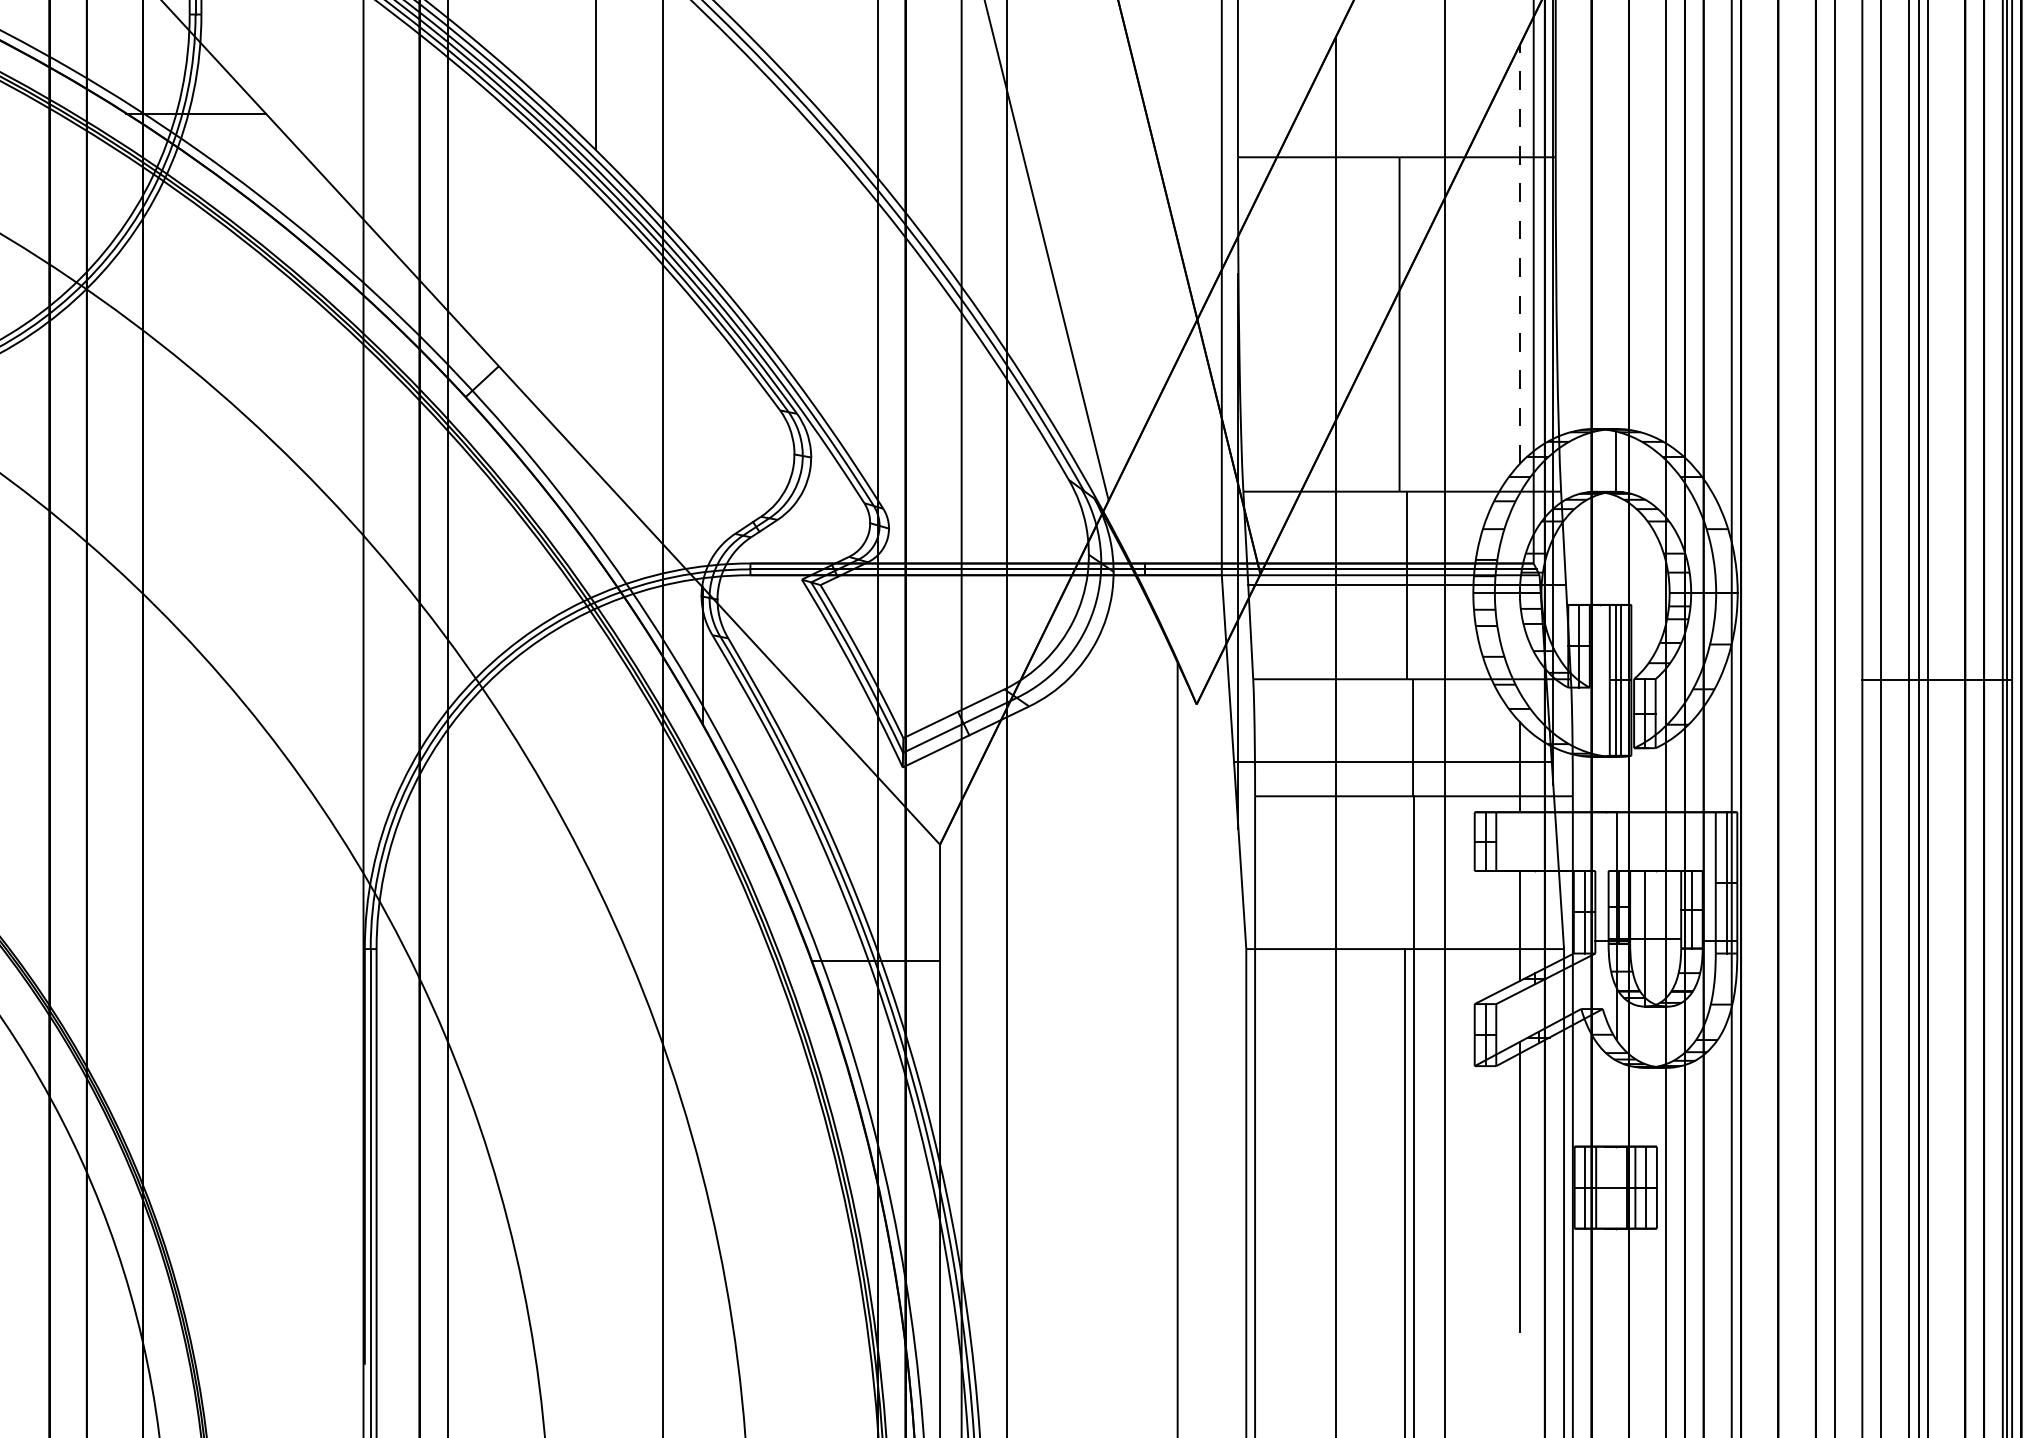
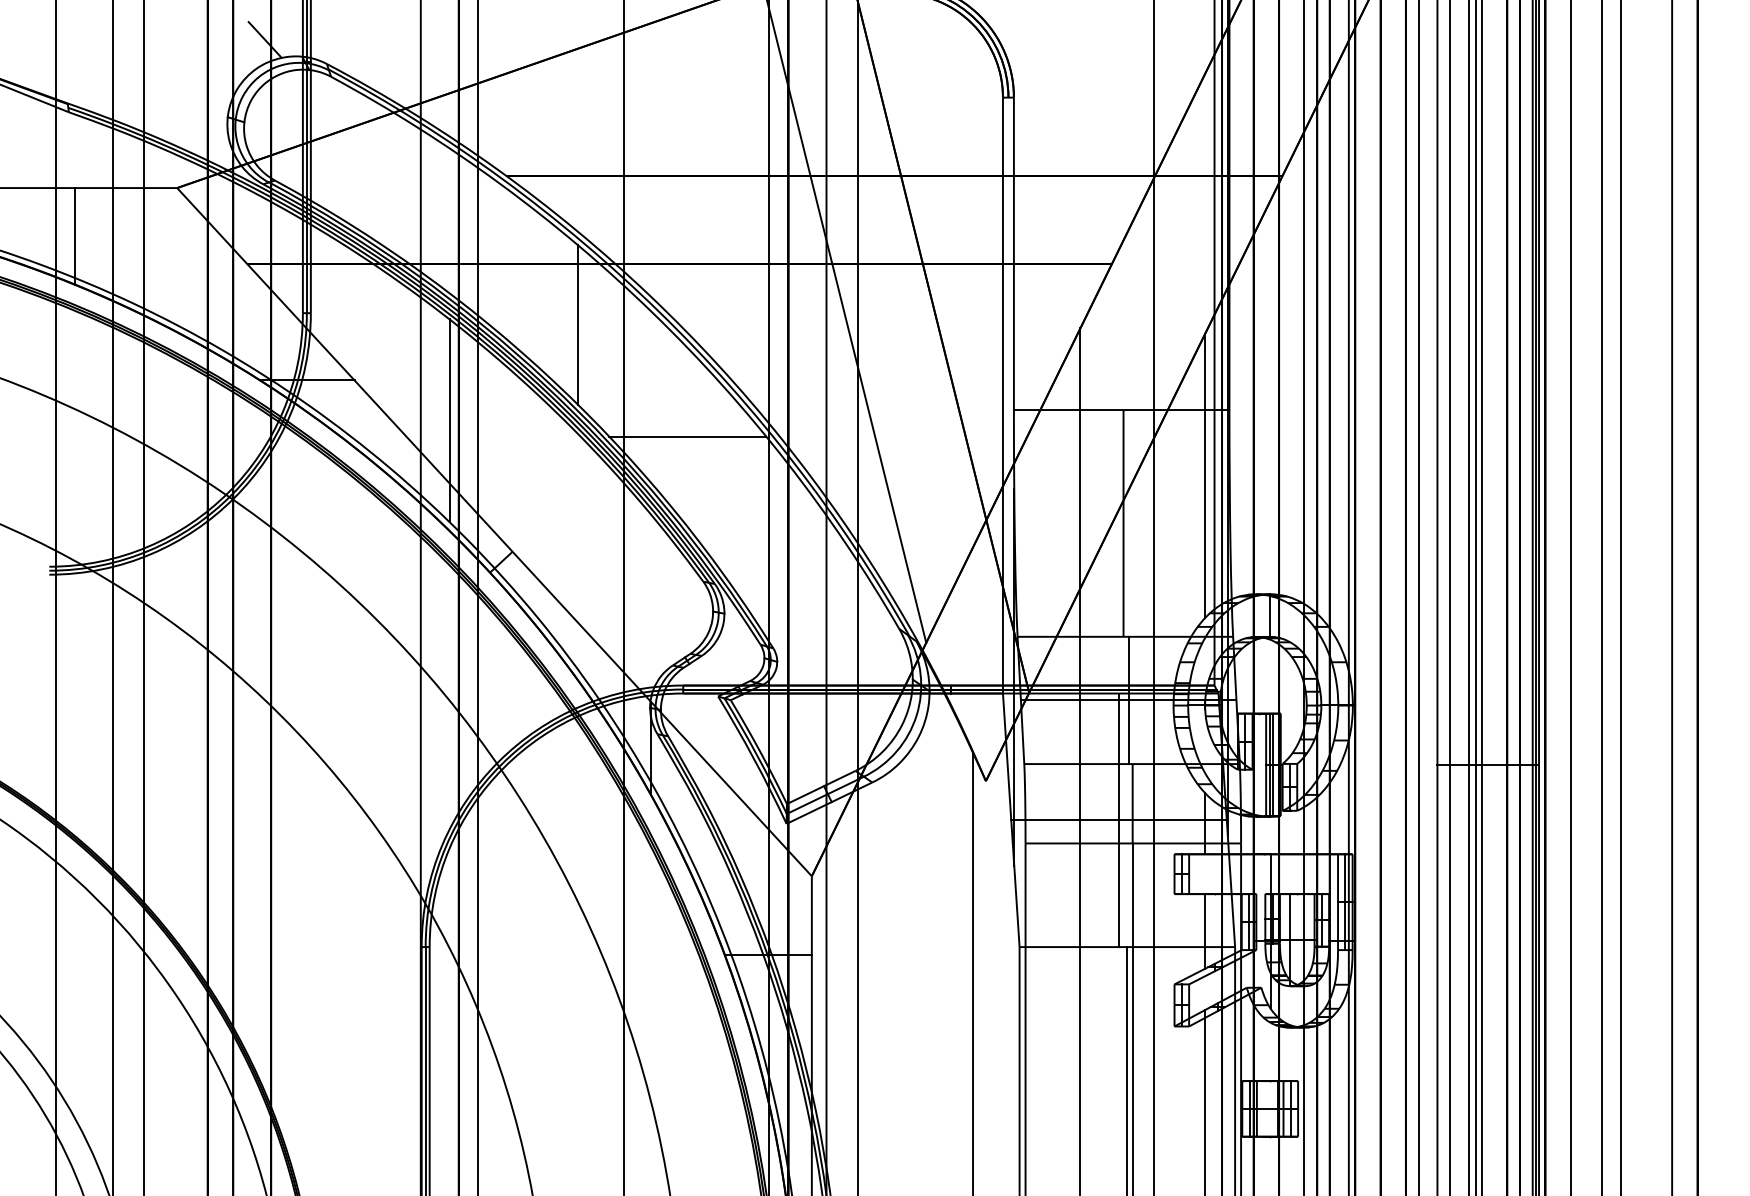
line: (405, 172) -> (449, 420), added
line: (756, 196) -> (687, 436), added
line: (1520, 253) -> (1205, 475), dashed -> solid
line: (1393, 762) -> (1119, 820), added

